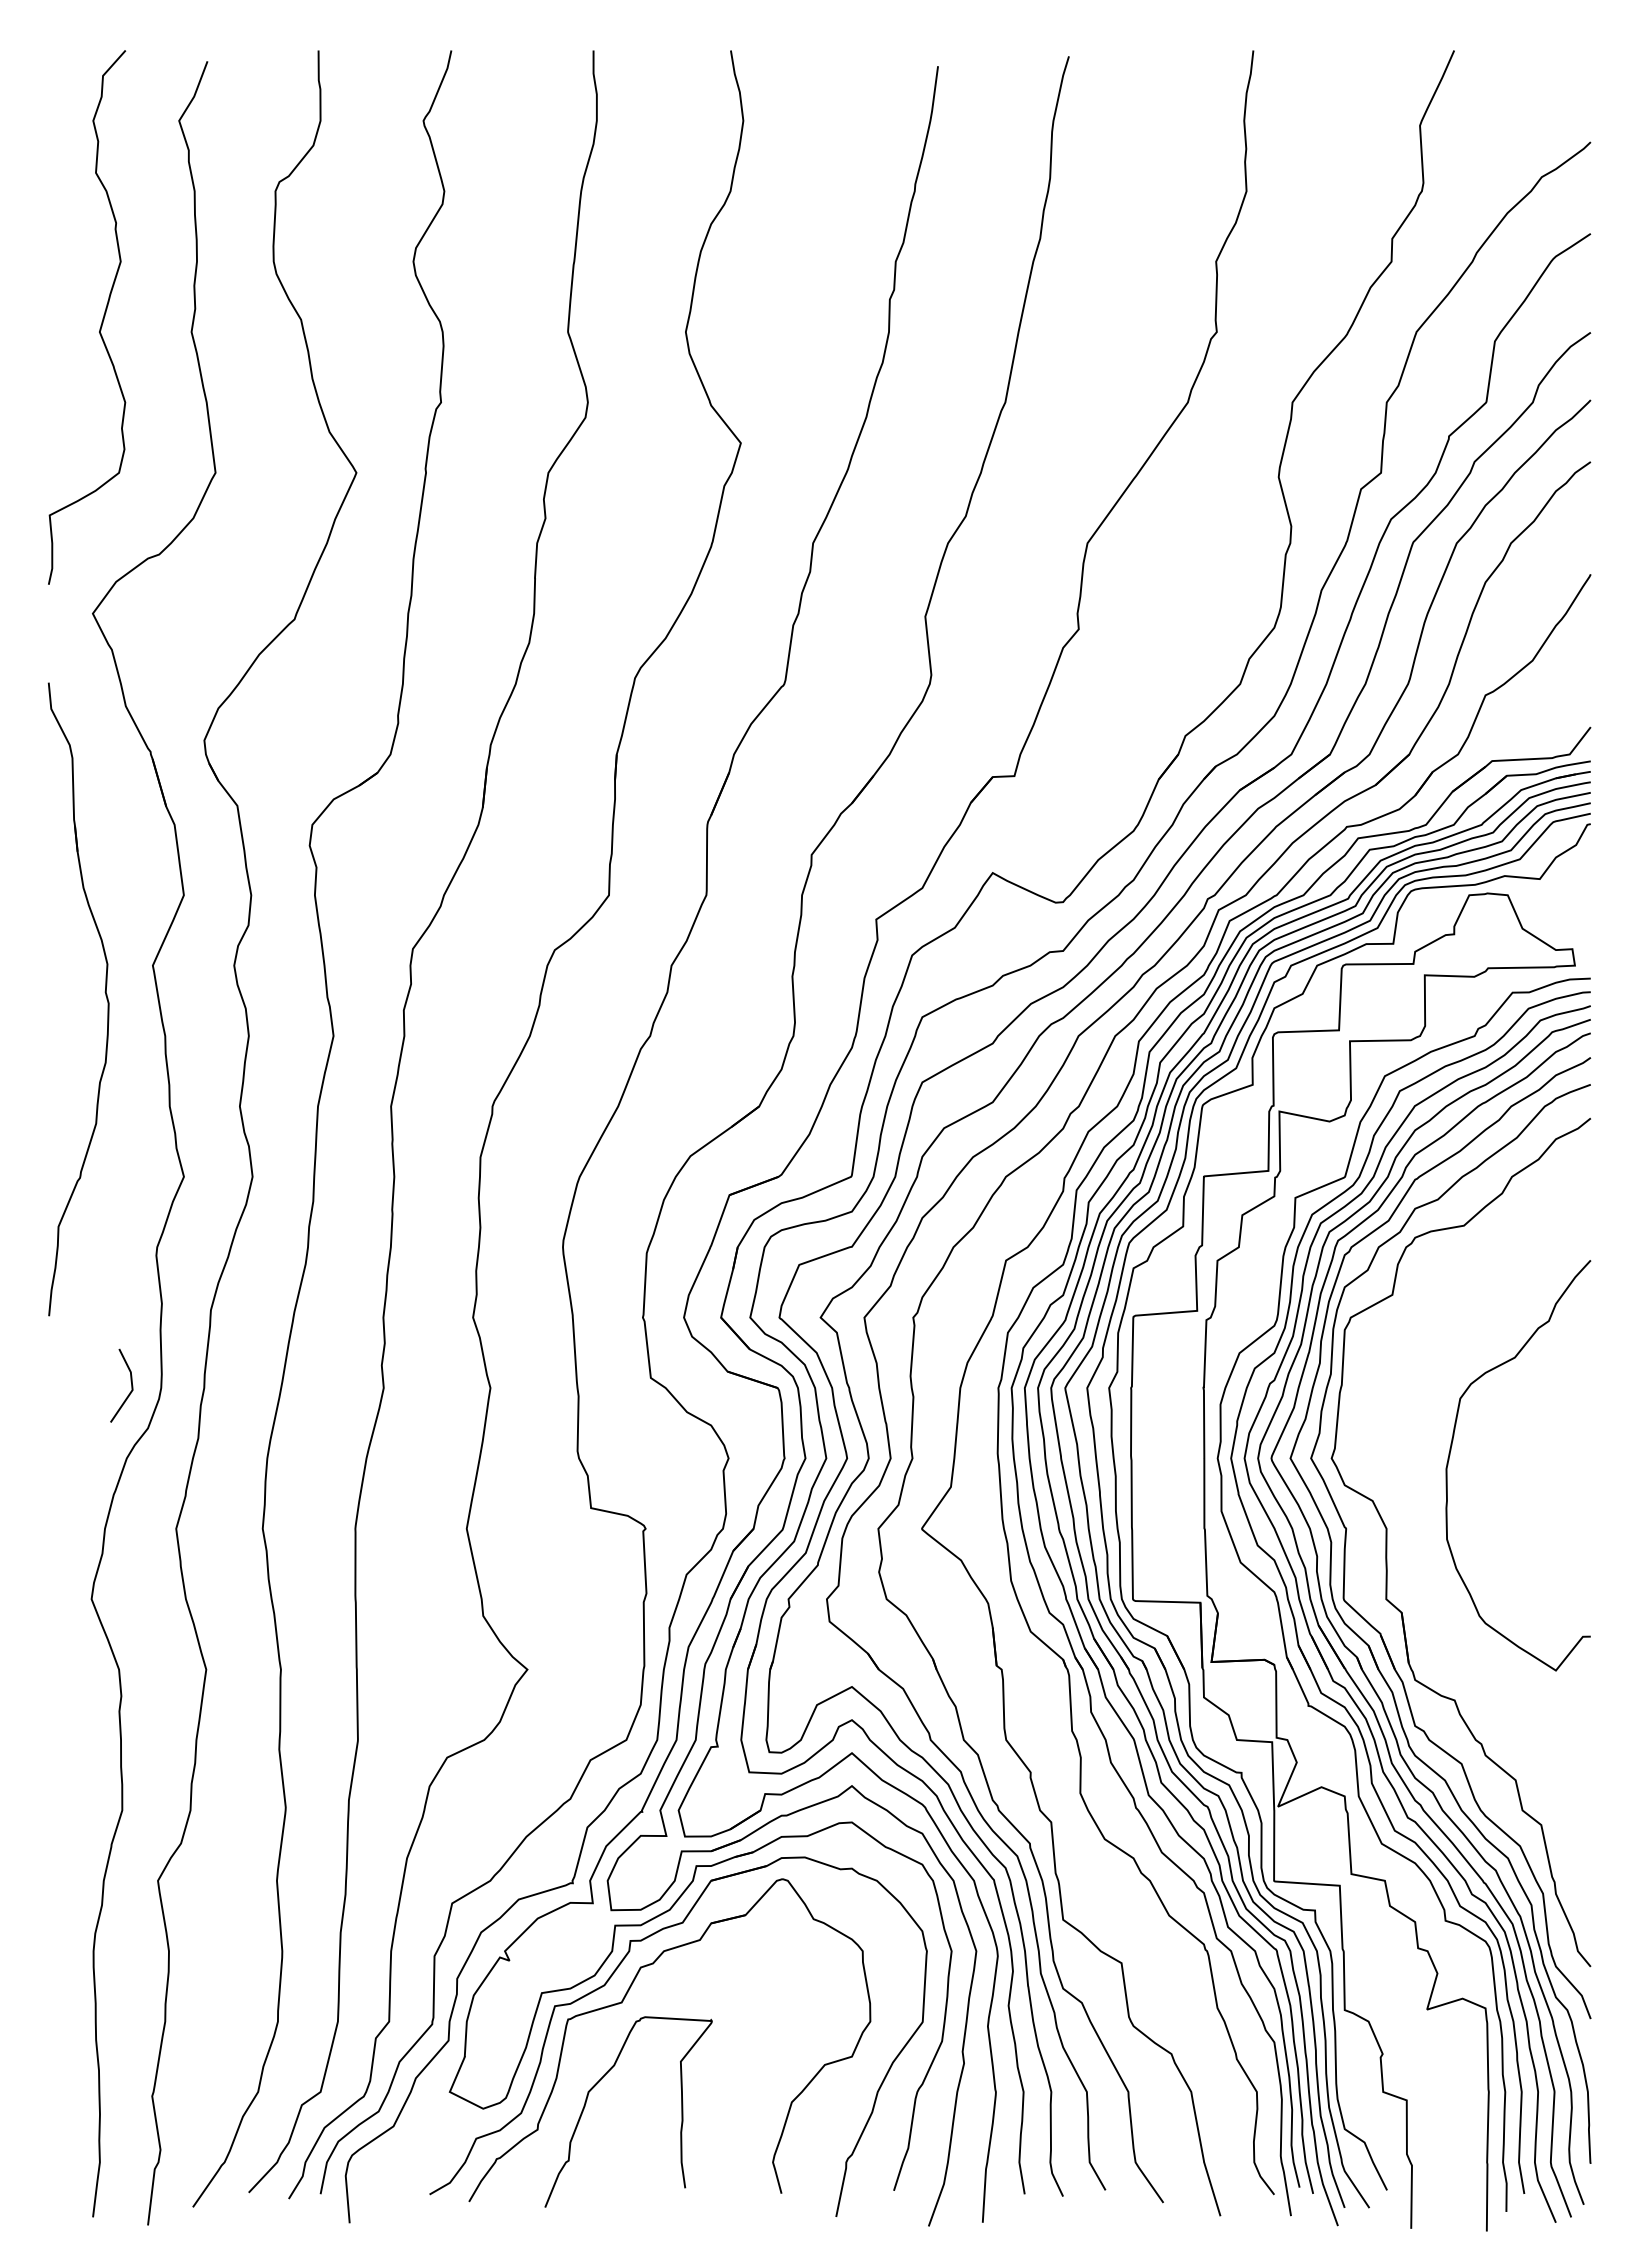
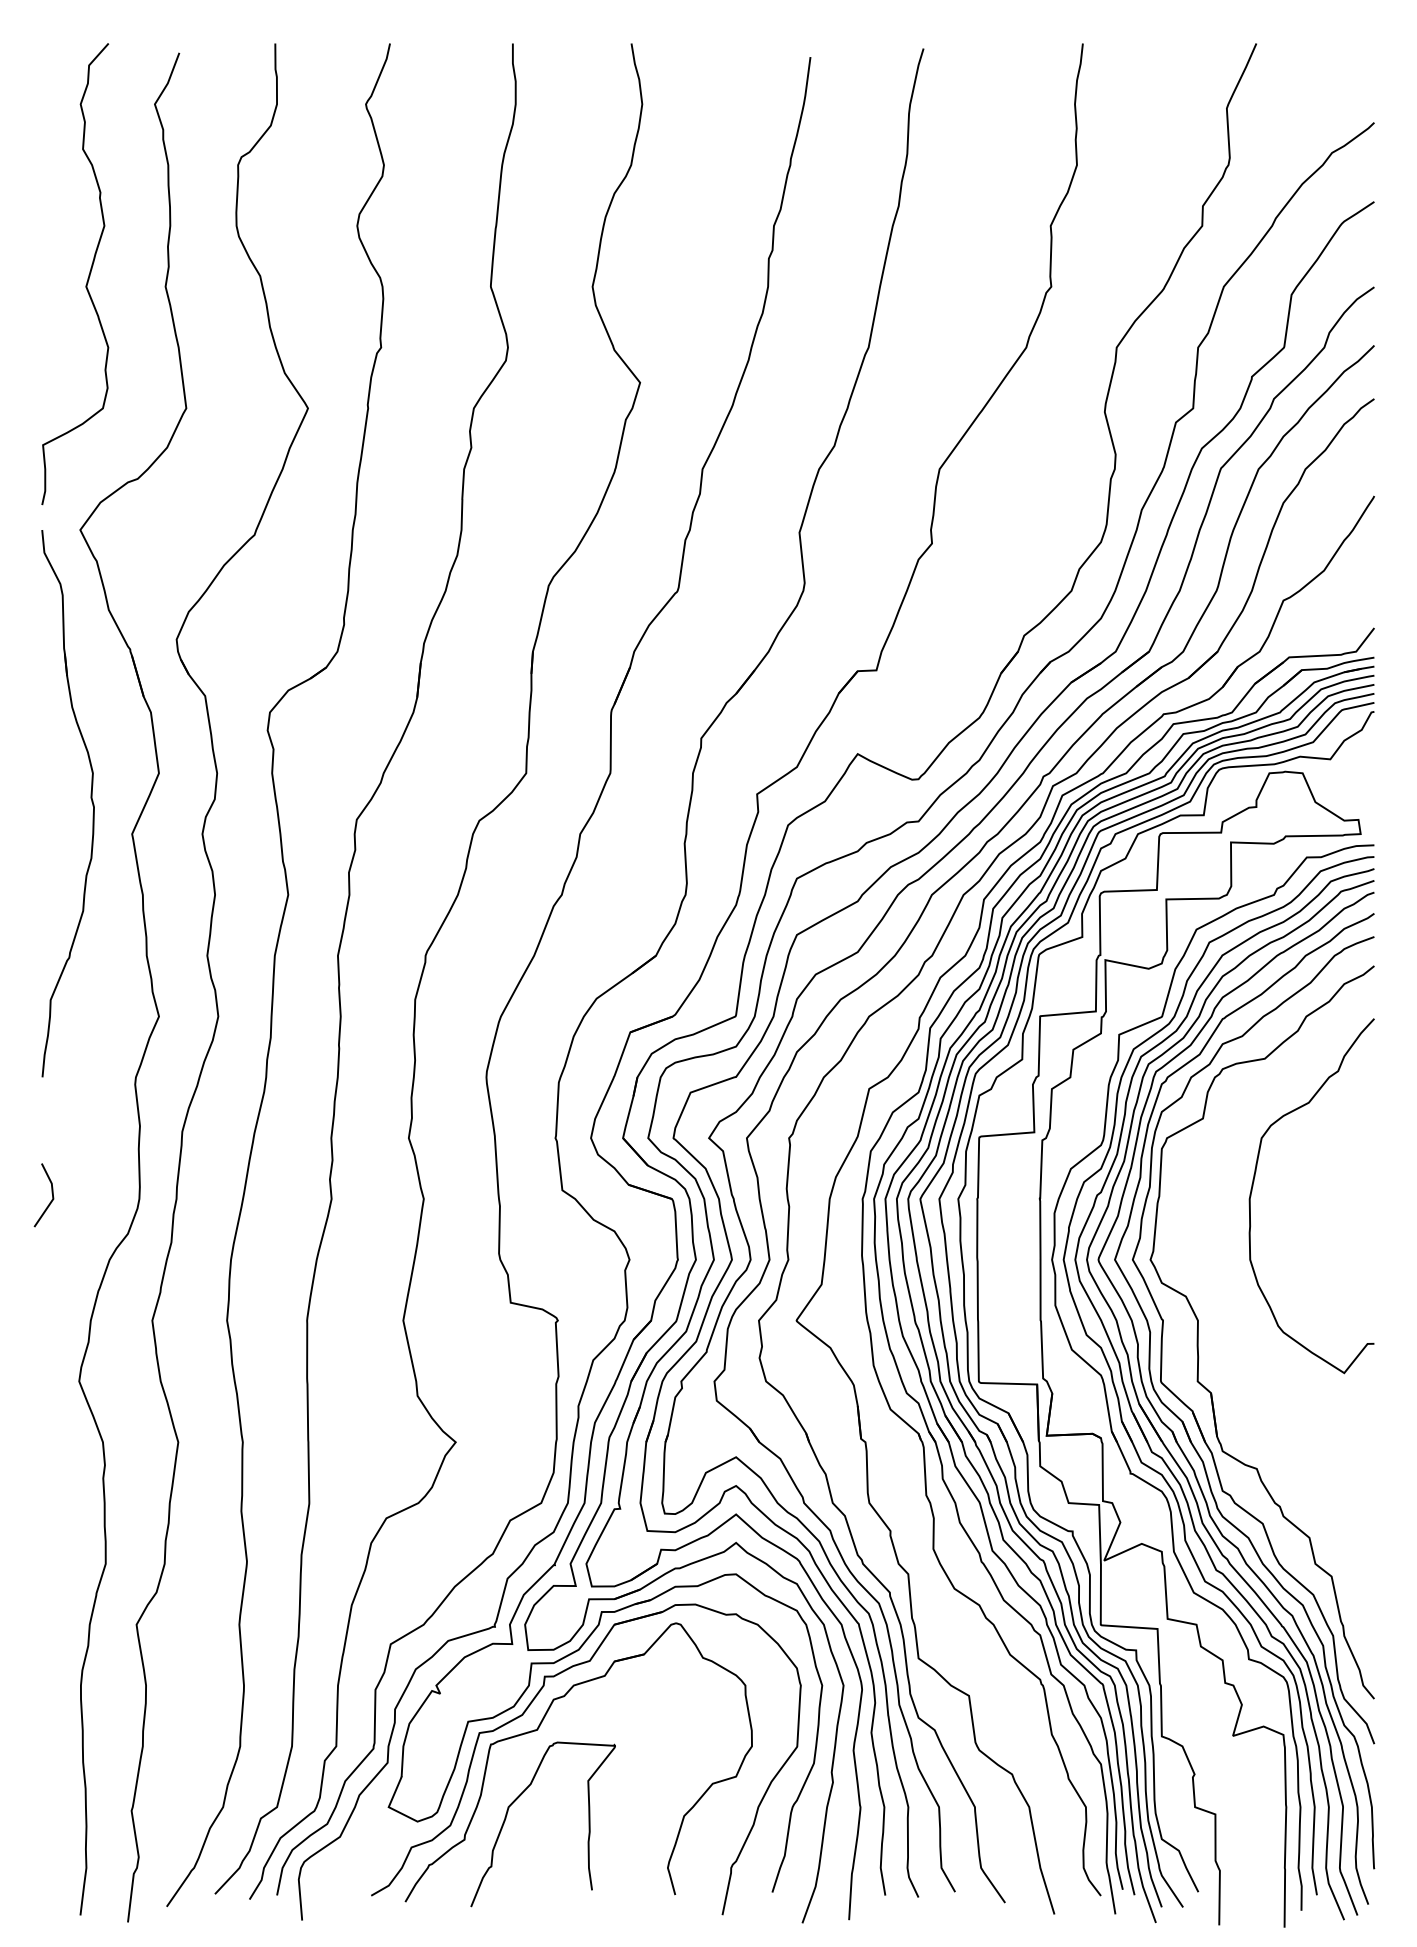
part: (104, 992) -> (90, 797), moved
line: (130, 1381) -> (51, 1191), moved
curve: (1451, 1450) -> (1254, 1182), moved

